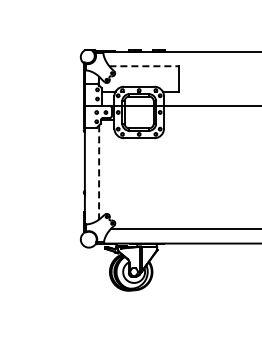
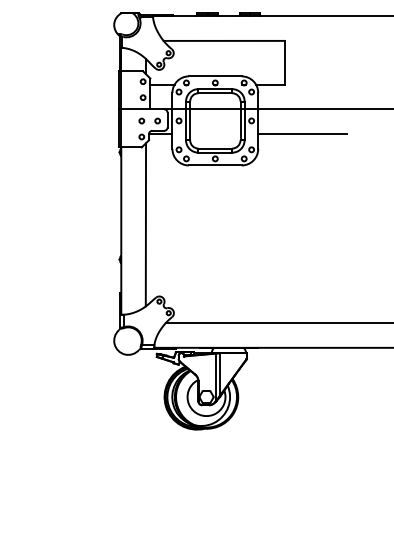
line: (144, 66) -> (224, 41), dashed -> solid
line: (189, 120) -> (302, 134), added
line: (99, 172) -> (146, 224), dashed -> solid

